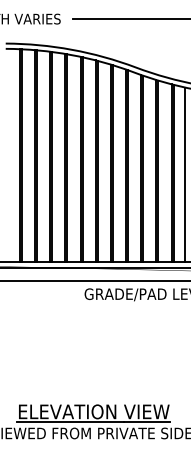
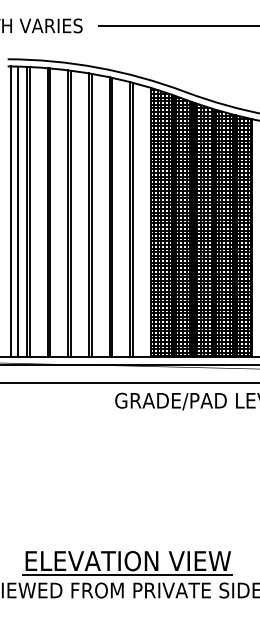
line: (8, 155) -> (11, 211), added
line: (13, 155) -> (18, 211), added
hatch: (147, 163) -> (200, 222), added

